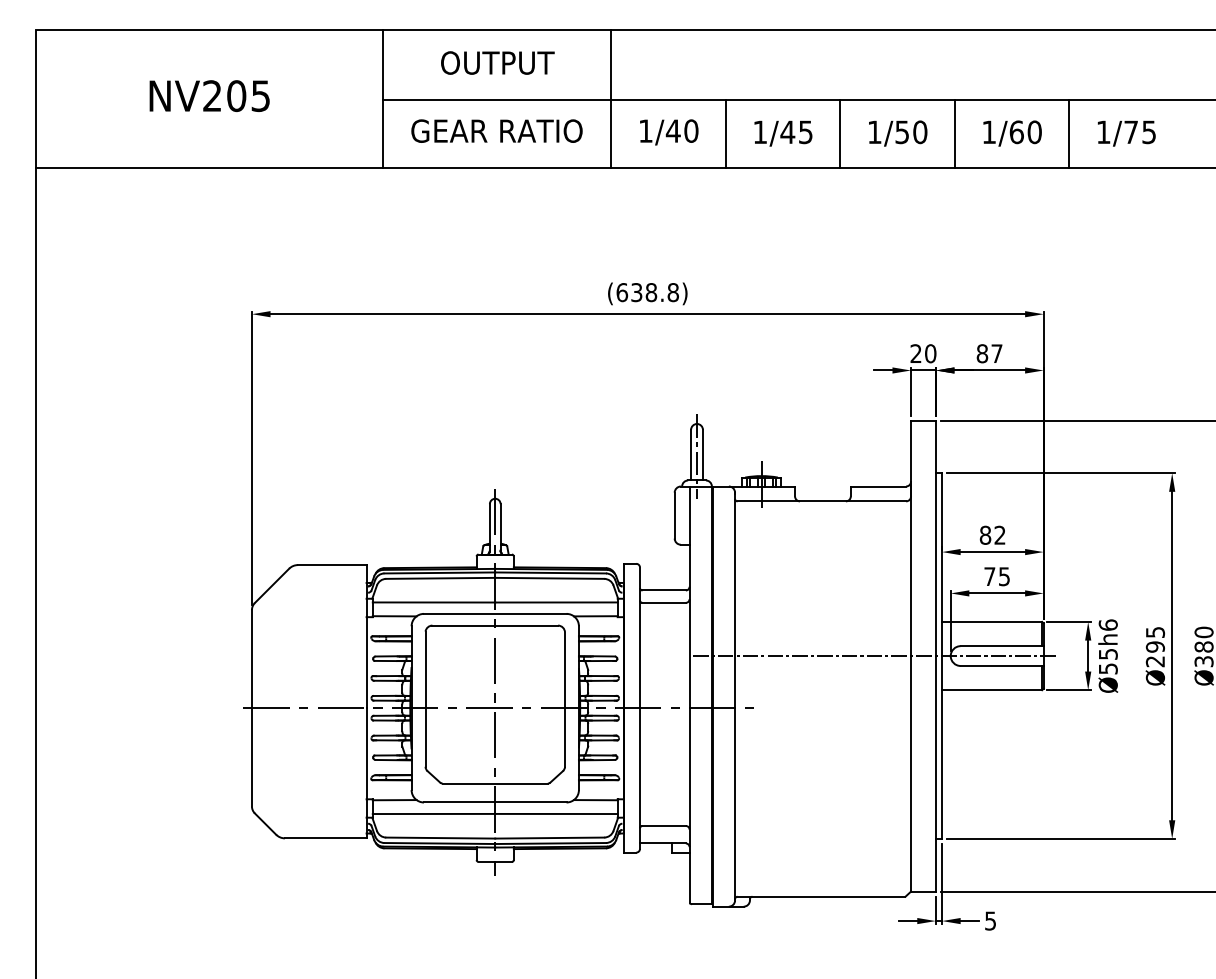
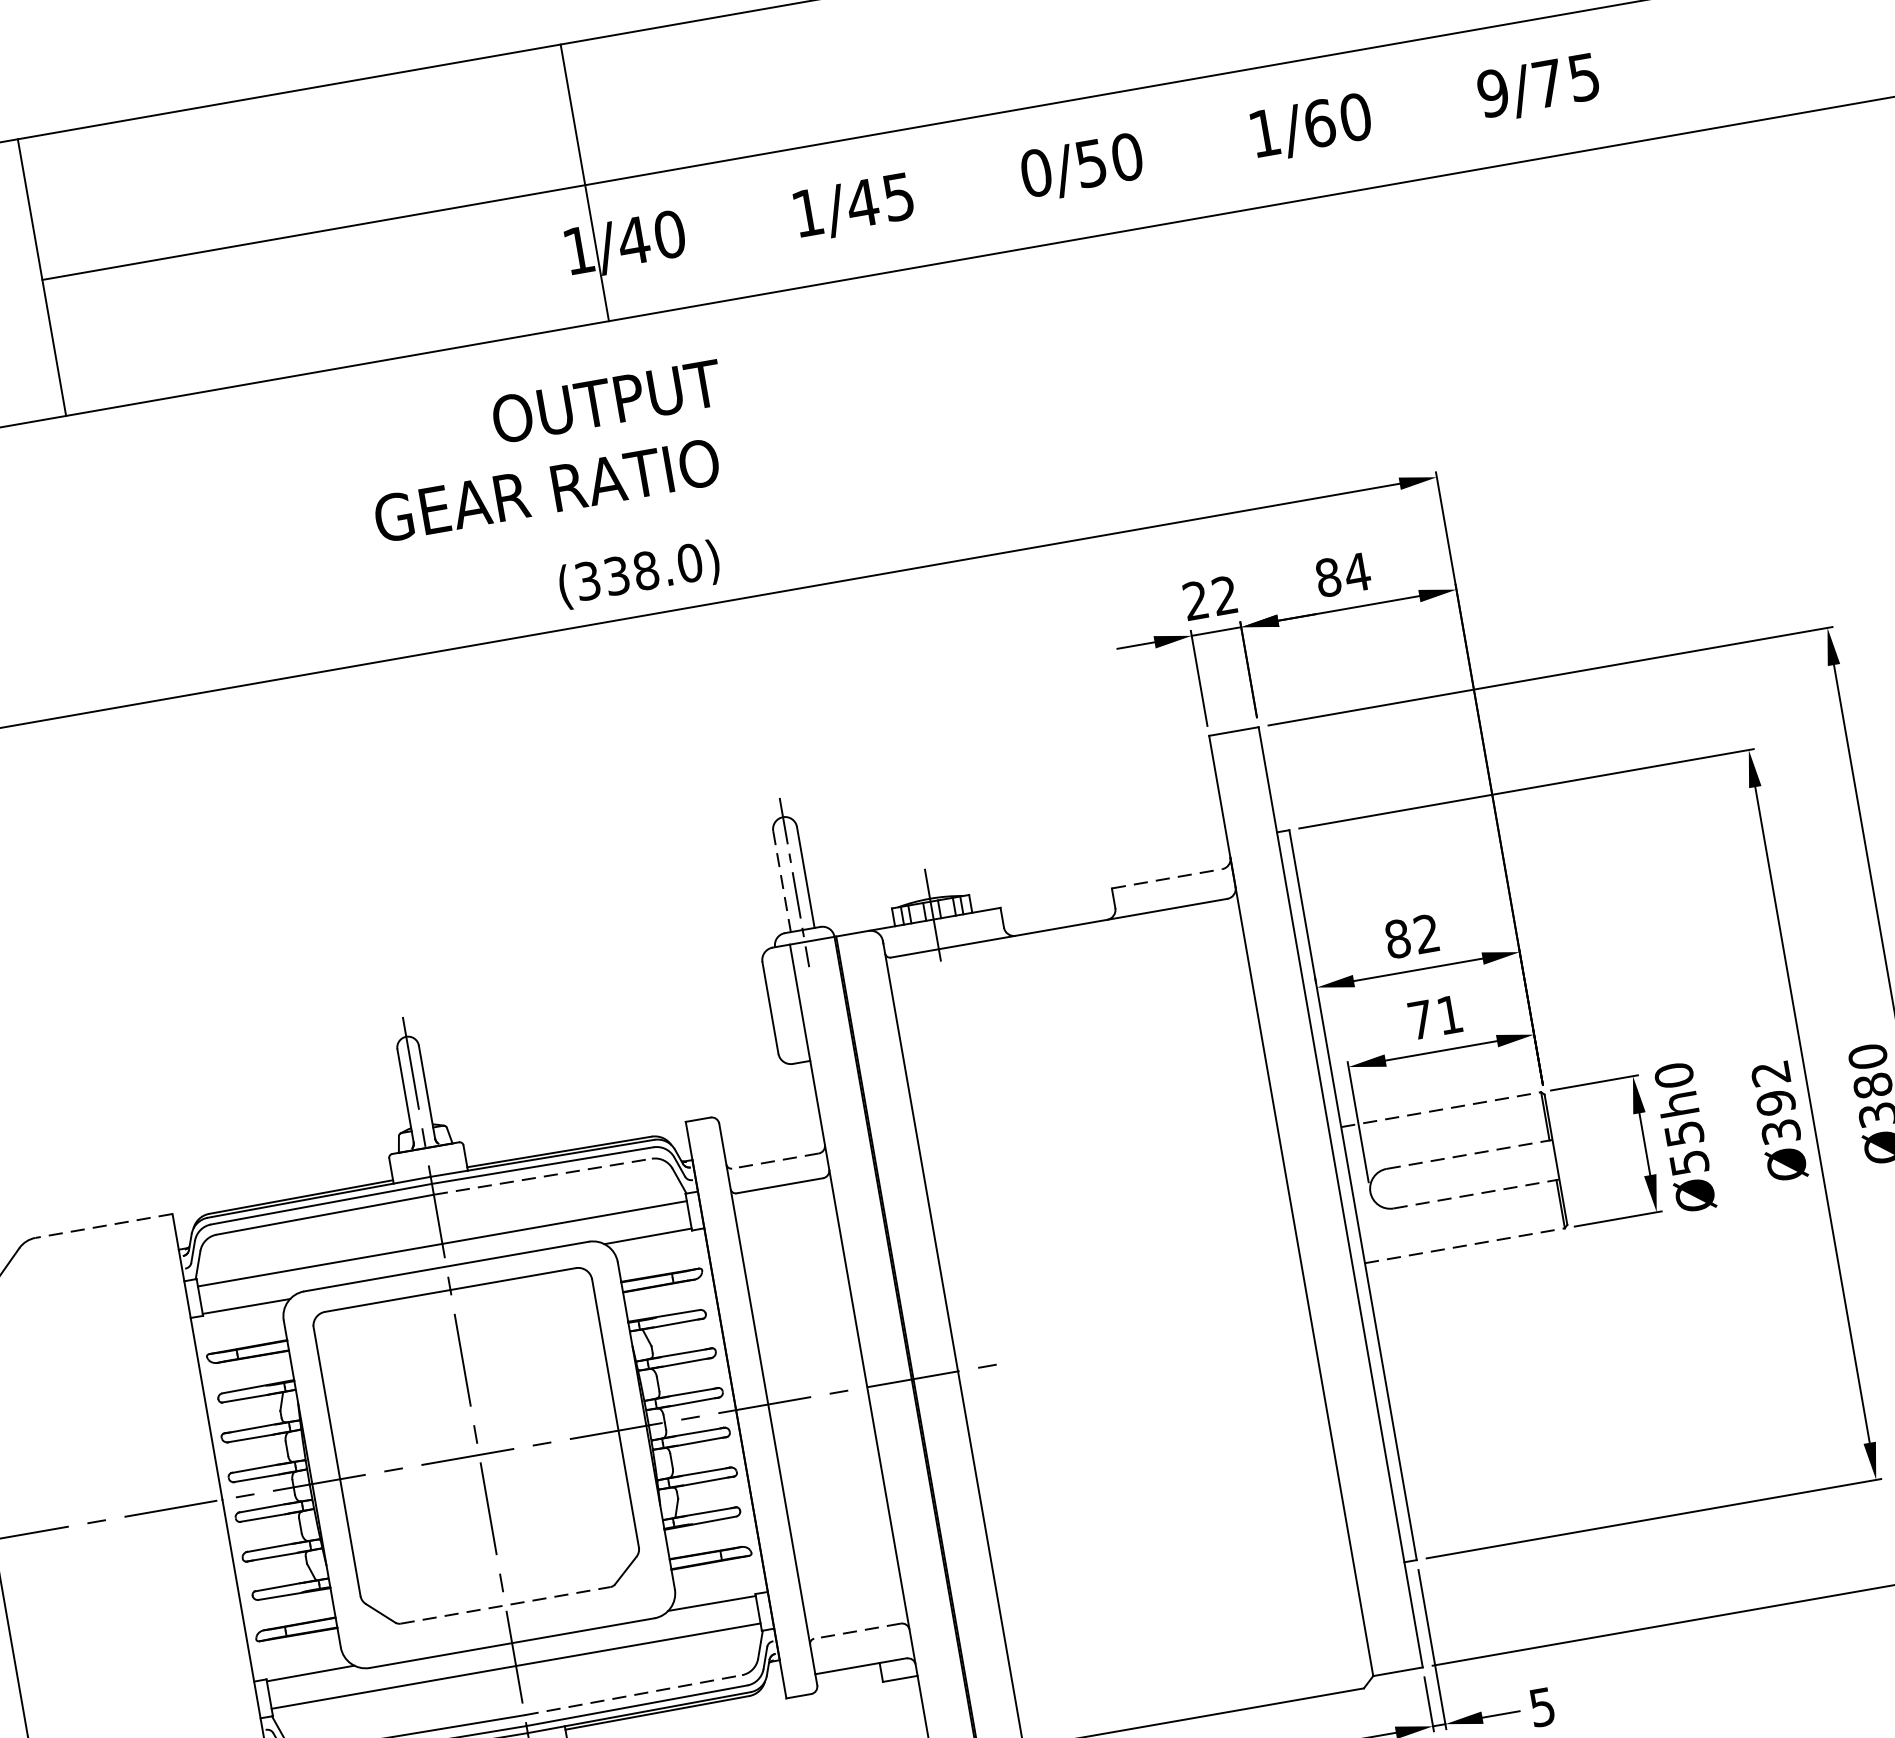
text: (497, 62) -> (606, 400), moved
line: (611, 98) -> (584, 182), moved
text: (496, 130) -> (545, 489), moved
text: (874, 132) -> (1035, 173), 1/50 -> 0/50
text: (1103, 132) -> (1492, 93), 1/75 -> 9/75
line: (725, 133) -> (738, 227), removed
line: (840, 133) -> (968, 187), removed
line: (954, 133) -> (1195, 147), removed
line: (1069, 133) -> (1425, 107), removed
text: (647, 292) -> (638, 571), (638.8) -> (338.0)
text: (930, 353) -> (1224, 595), 20 -> 22
text: (996, 353) -> (1356, 572), 87 -> 84
line: (691, 455) -> (783, 882), solid -> dashed
line: (878, 486) -> (1167, 878), solid -> dashed
line: (331, 565) -> (102, 1227), solid -> dashed
text: (1004, 576) -> (1450, 1014), 75 -> 71
line: (549, 578) -> (542, 1177), solid -> dashed
line: (664, 590) -> (776, 1160), solid -> dashed
line: (992, 621) -> (1441, 1108), solid -> dashed
text: (1107, 624) -> (1672, 1074), Ø55h6 -> Ø55h0
line: (1002, 646) -> (1470, 1154), solid -> dashed
text: (1155, 647) -> (1776, 1103), Ø295 -> Ø392
line: (875, 656) -> (1220, 1219), removed
line: (1002, 665) -> (1477, 1192), solid -> dashed
line: (992, 690) -> (1465, 1246), solid -> dashed
line: (495, 783) -> (506, 1605), solid -> dashed
line: (664, 825) -> (858, 1630), solid -> dashed
line: (549, 838) -> (632, 1696), solid -> dashed

